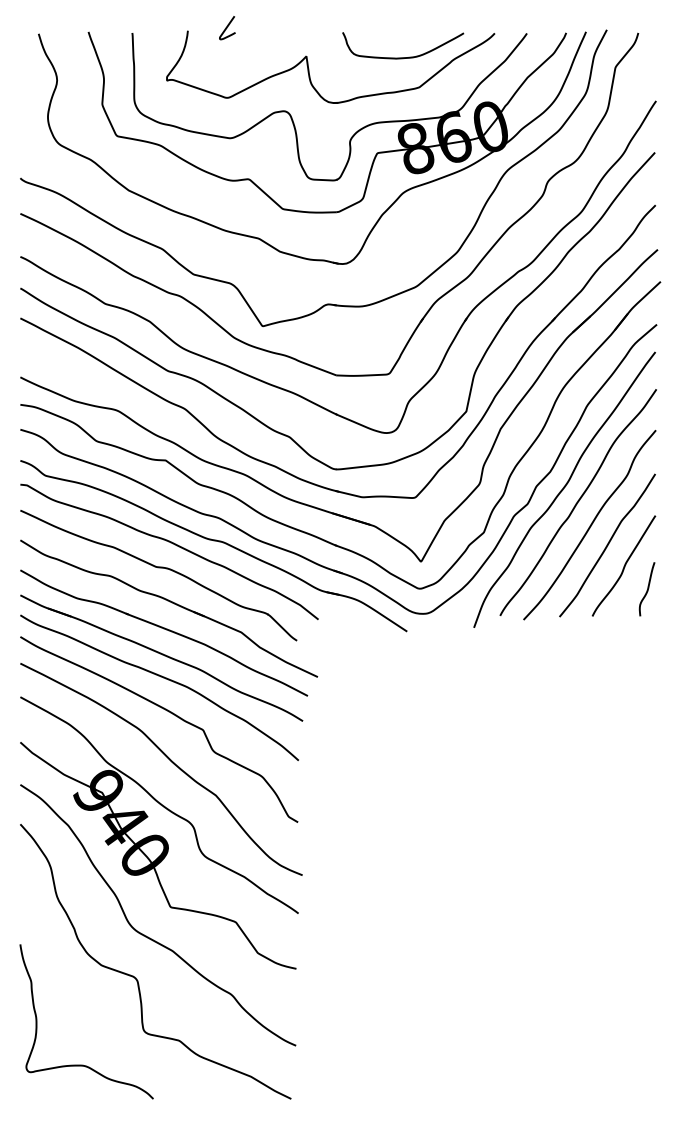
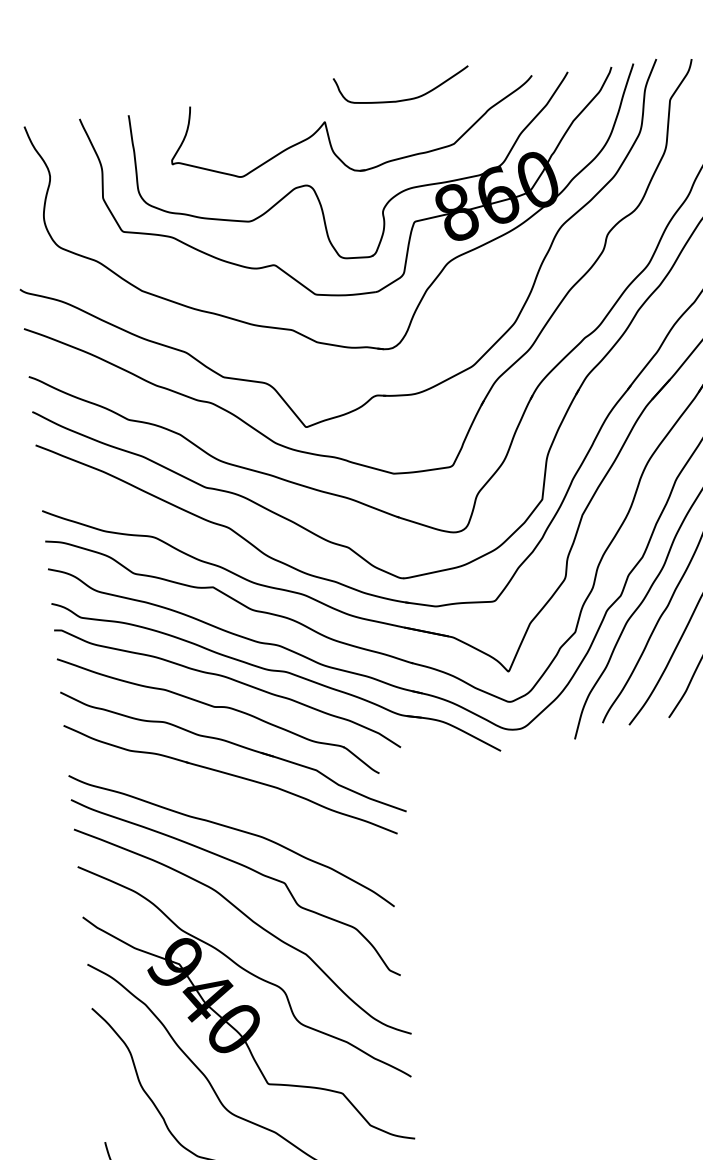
curve: (227, 28) -> (233, 99), removed
curve: (403, 57) -> (403, 99), moved
part: (161, 657) -> (230, 807), removed

